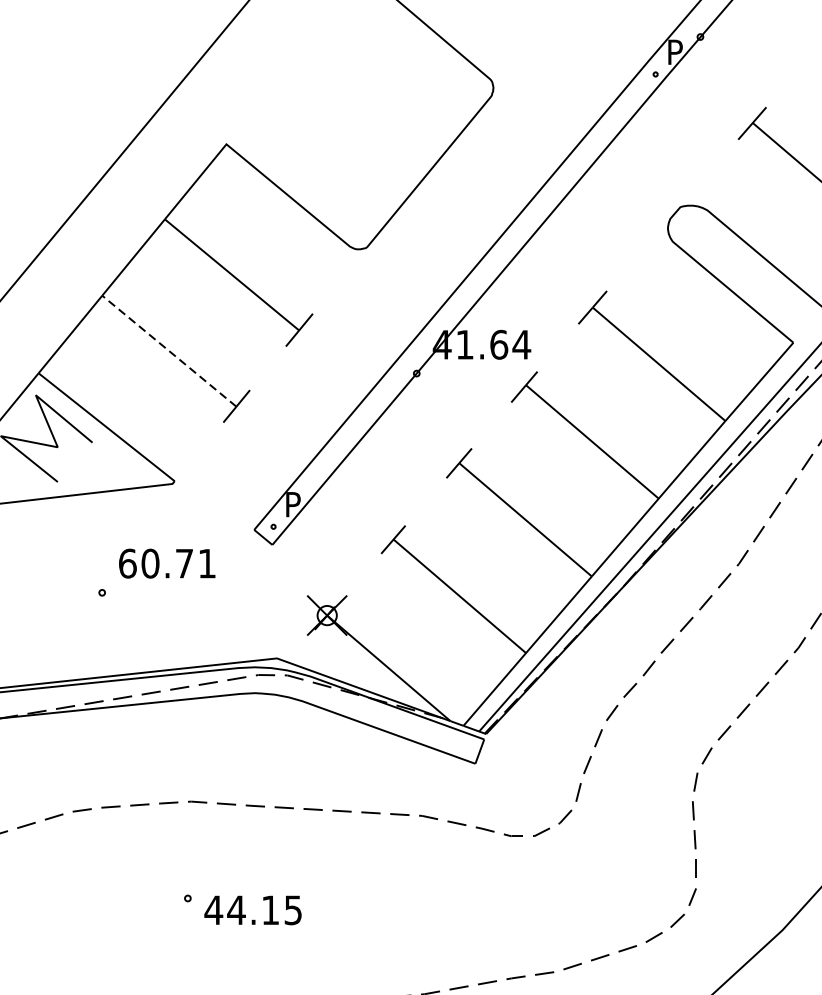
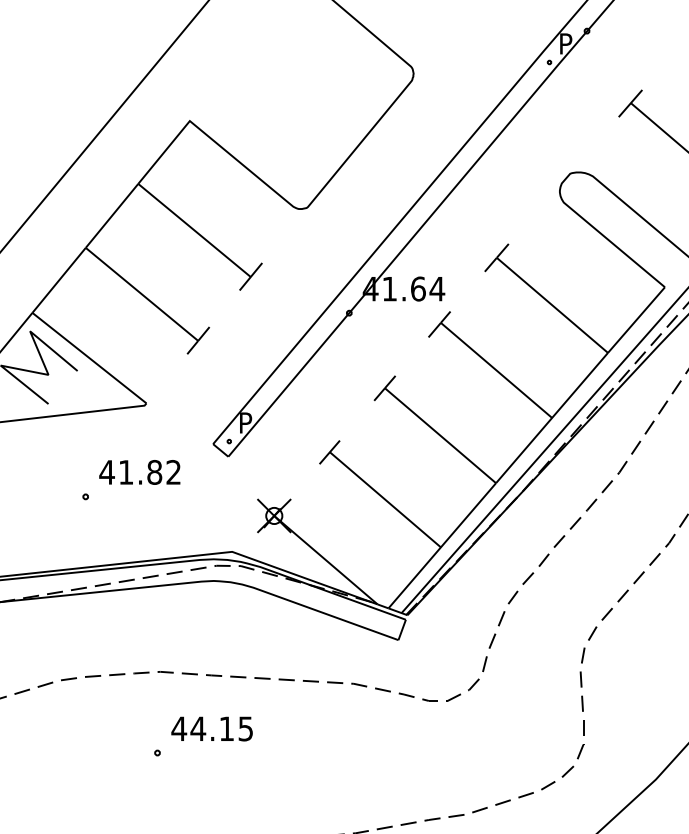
line: (169, 351) -> (142, 294), dashed -> solid
text: (166, 563) -> (139, 472), 60.71 -> 41.82
text: (252, 909) -> (211, 728), moved

